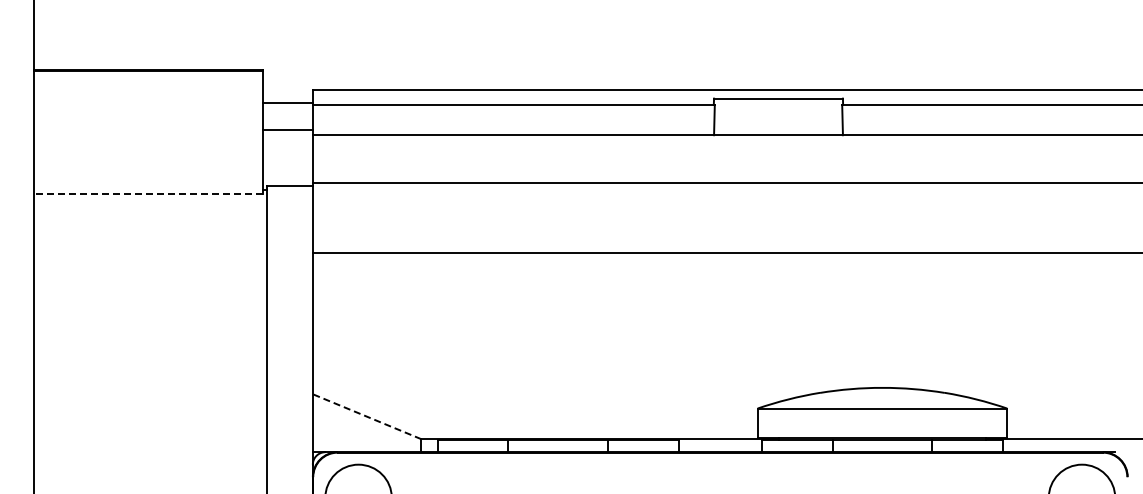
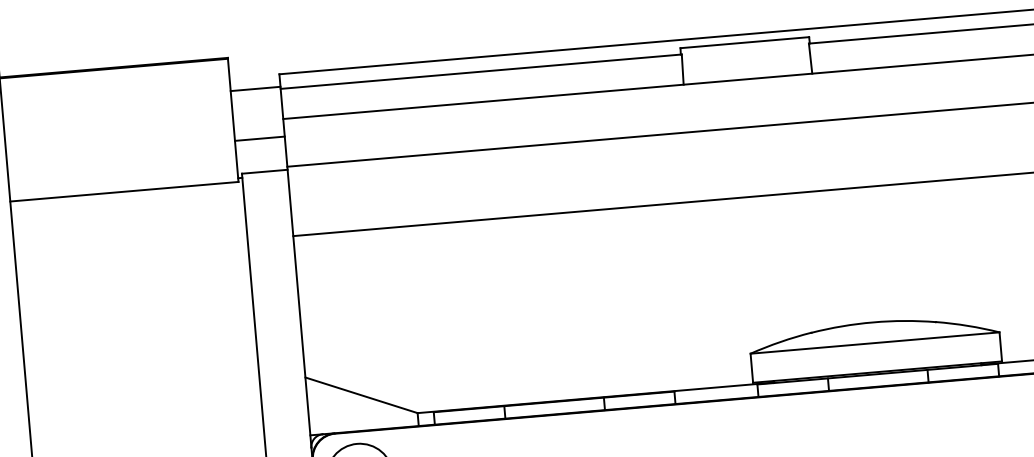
line: (287, 129) -> (259, 138), moved
line: (148, 194) -> (124, 192), dashed -> solid
line: (367, 416) -> (361, 395), dashed -> solid

